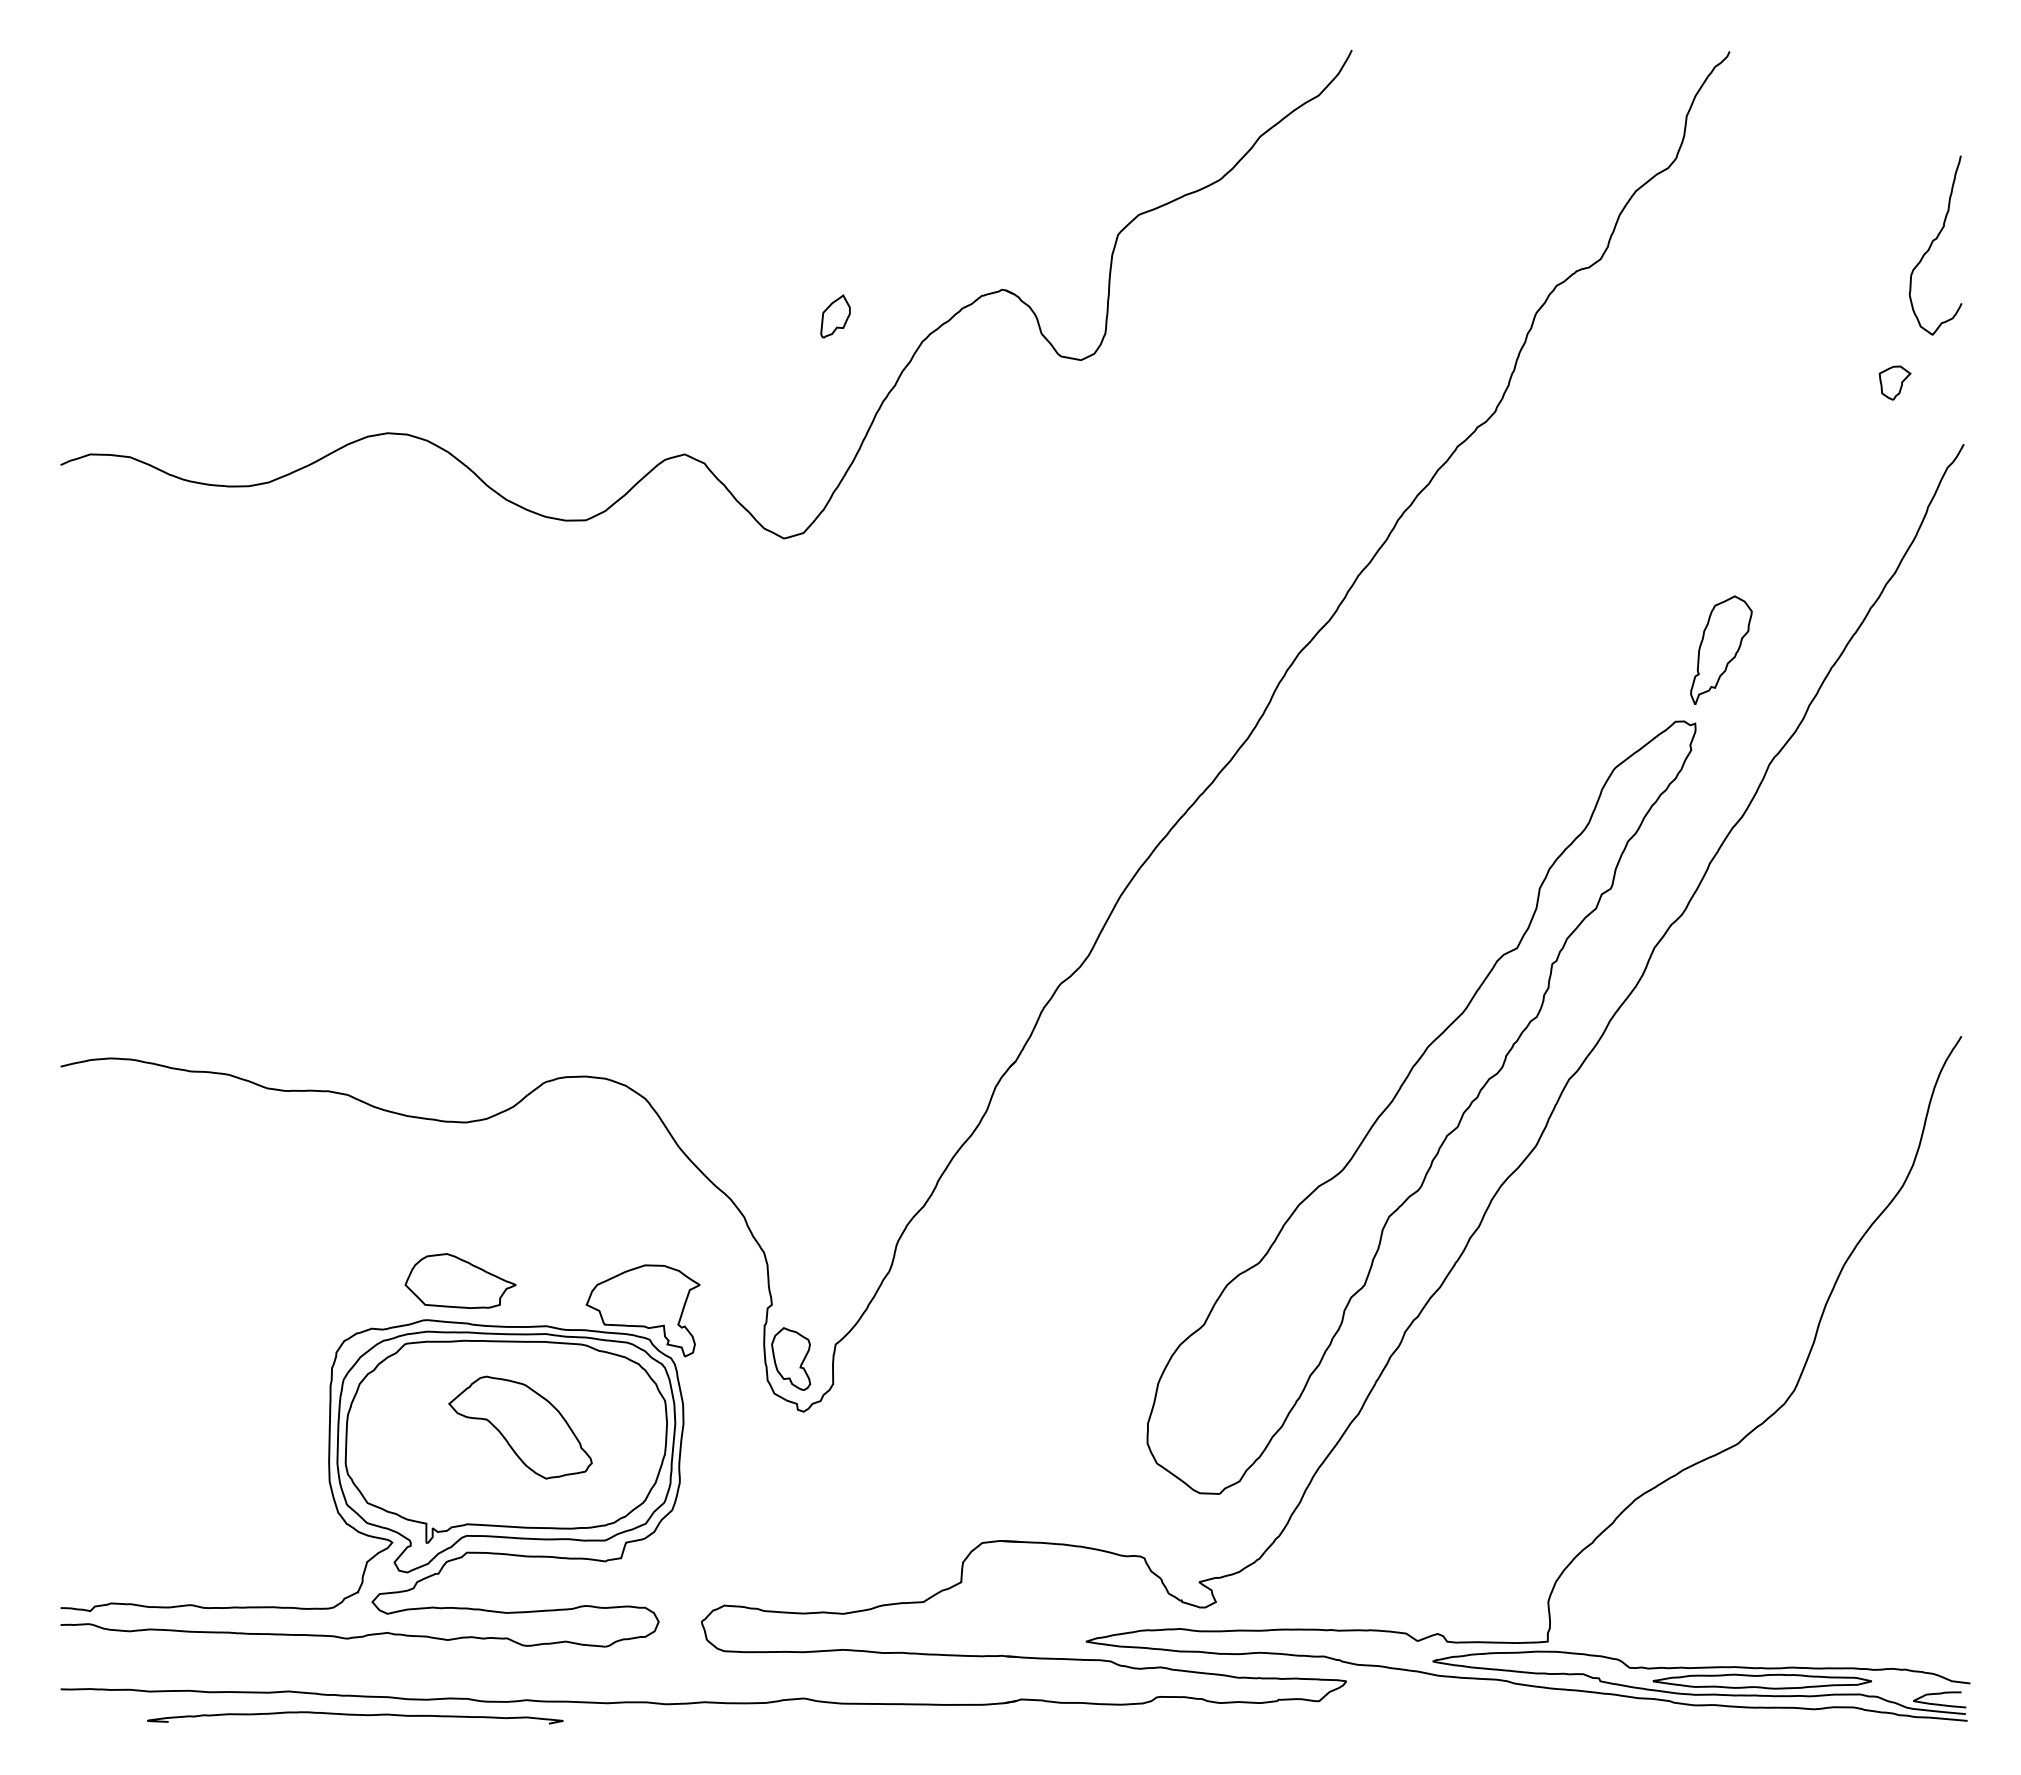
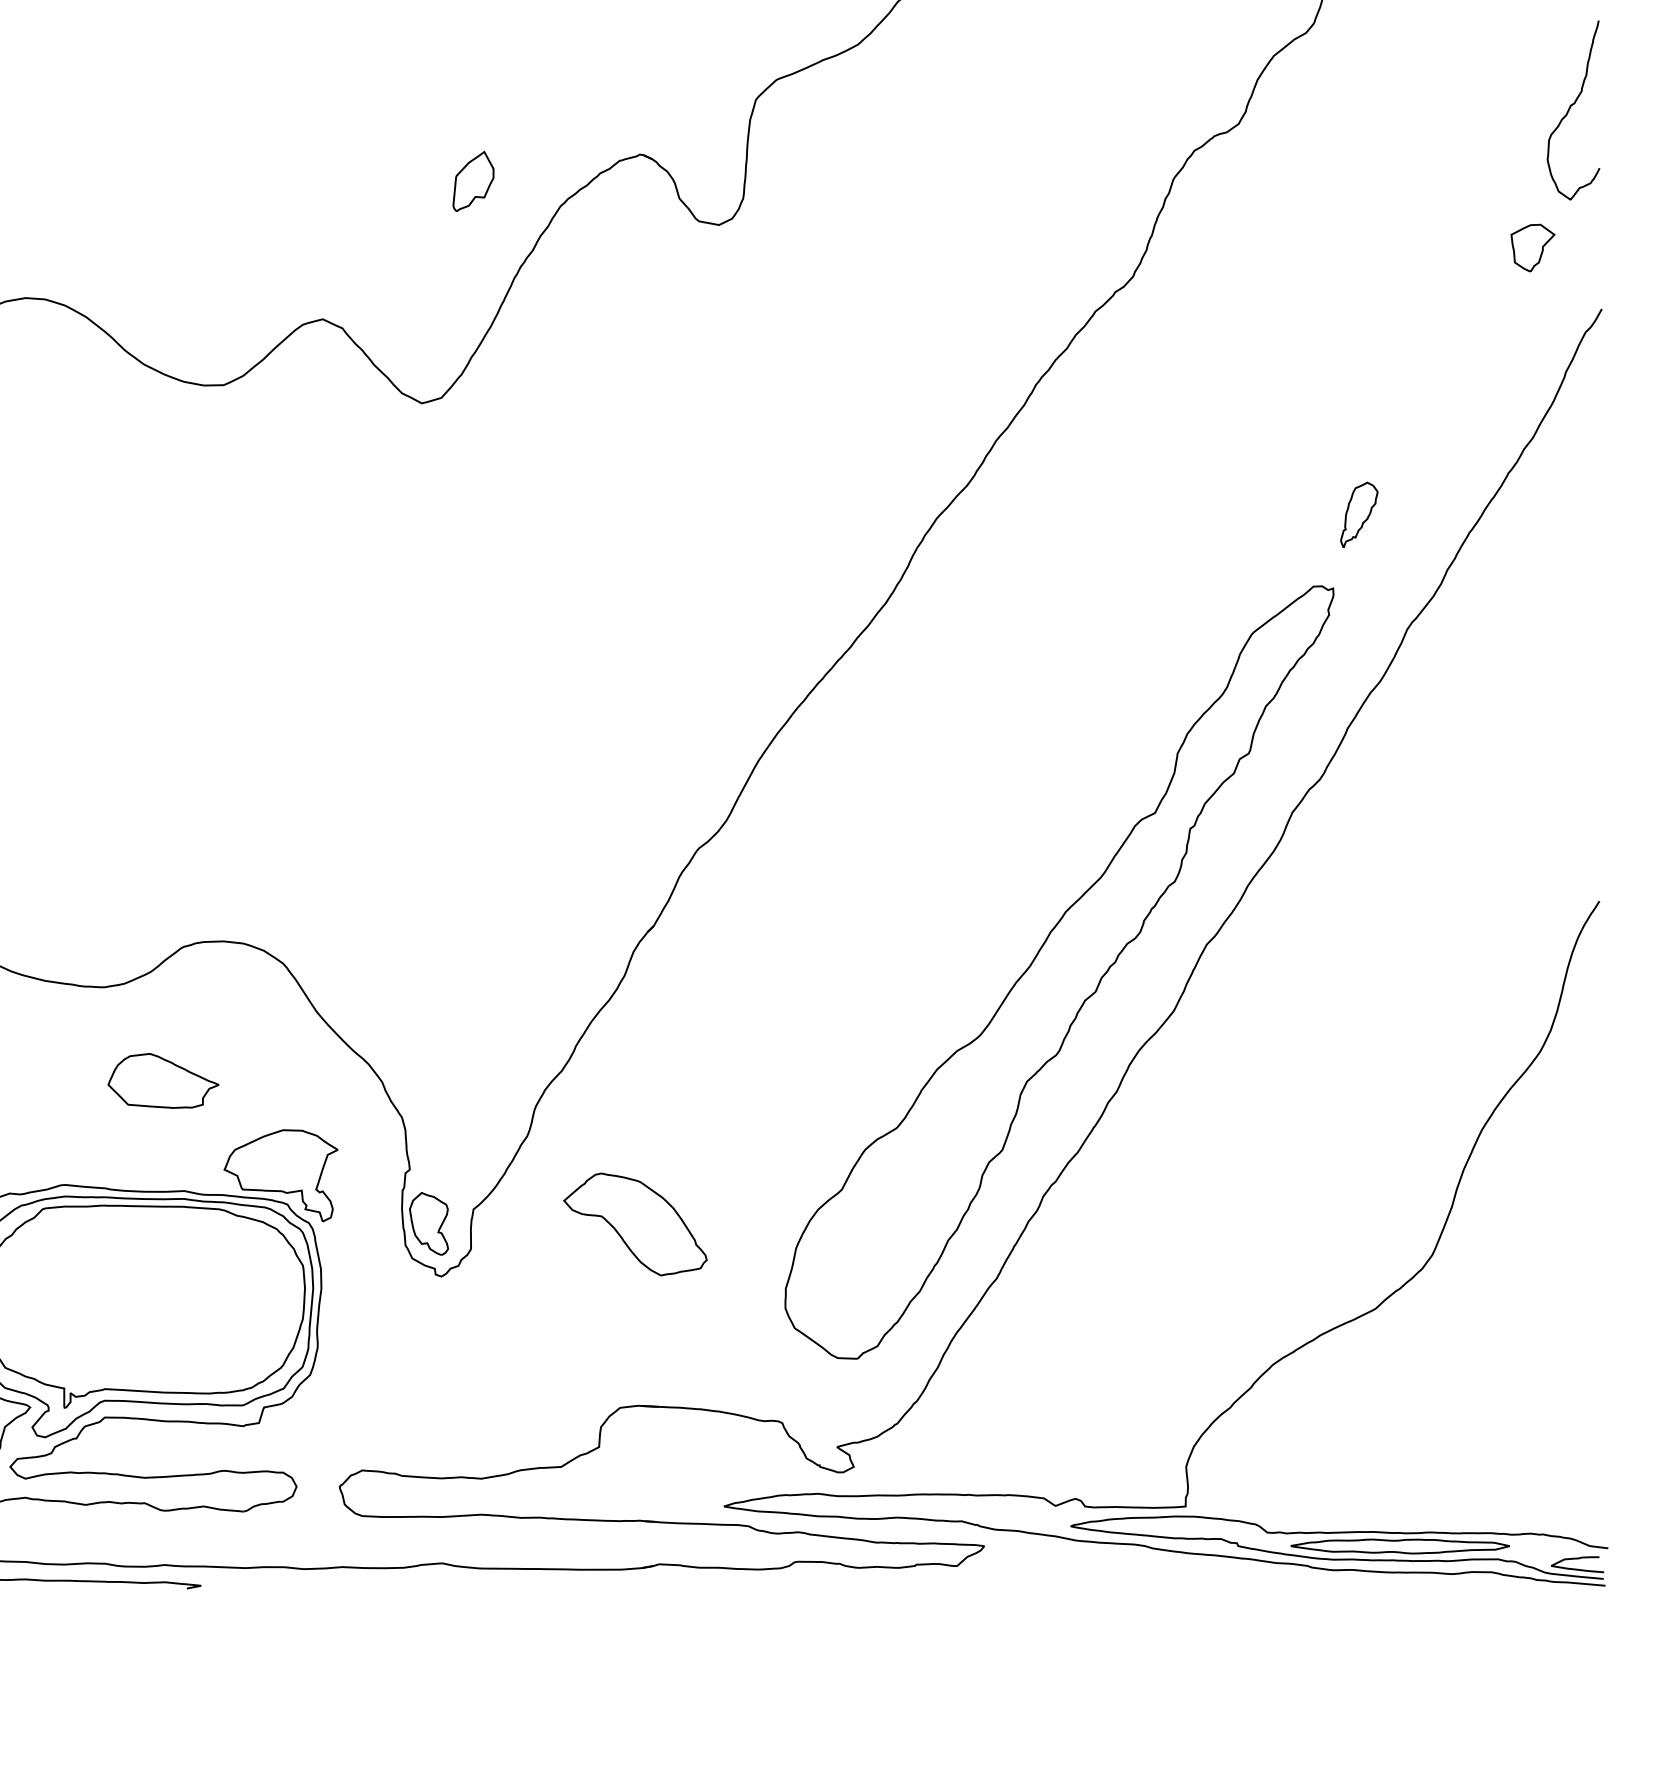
part: (835, 316) -> (473, 181), size x1.4
part: (1894, 382) -> (1532, 247), size x1.4
part: (1721, 649) -> (1359, 514), size x0.6
part: (460, 1280) -> (163, 1080), moved
part: (520, 1427) -> (635, 1224), moved

